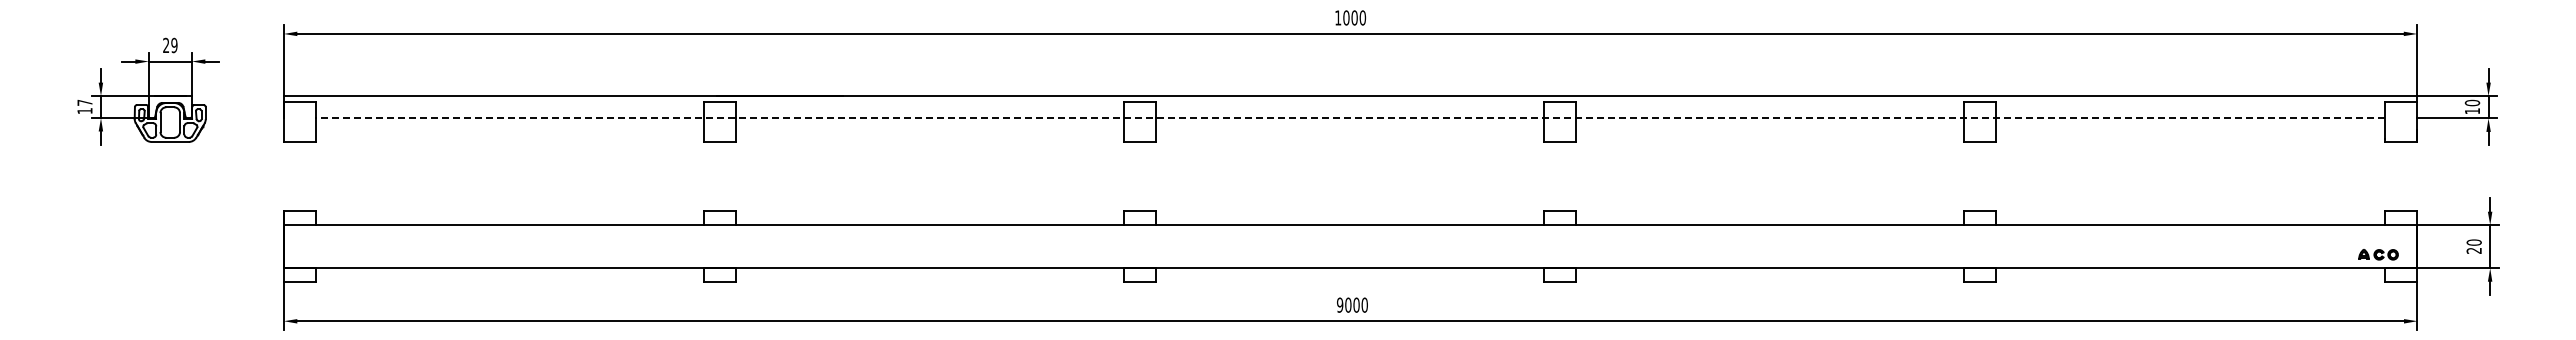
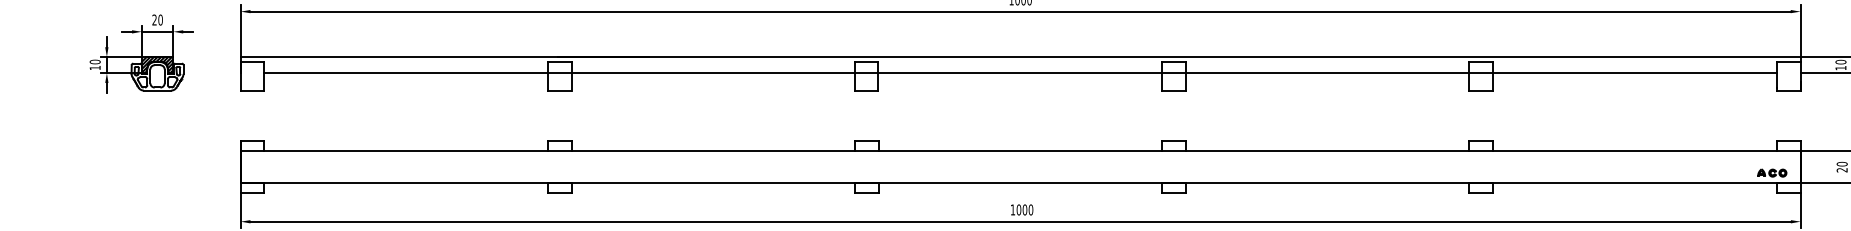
text: (174, 45) -> (160, 20), 29 -> 20
text: (84, 102) -> (94, 61), 17 -> 10
hatch: (169, 107) -> (157, 65), added
line: (1350, 118) -> (1020, 73), dashed -> solid
text: (1340, 304) -> (1013, 209), 9000 -> 1000

